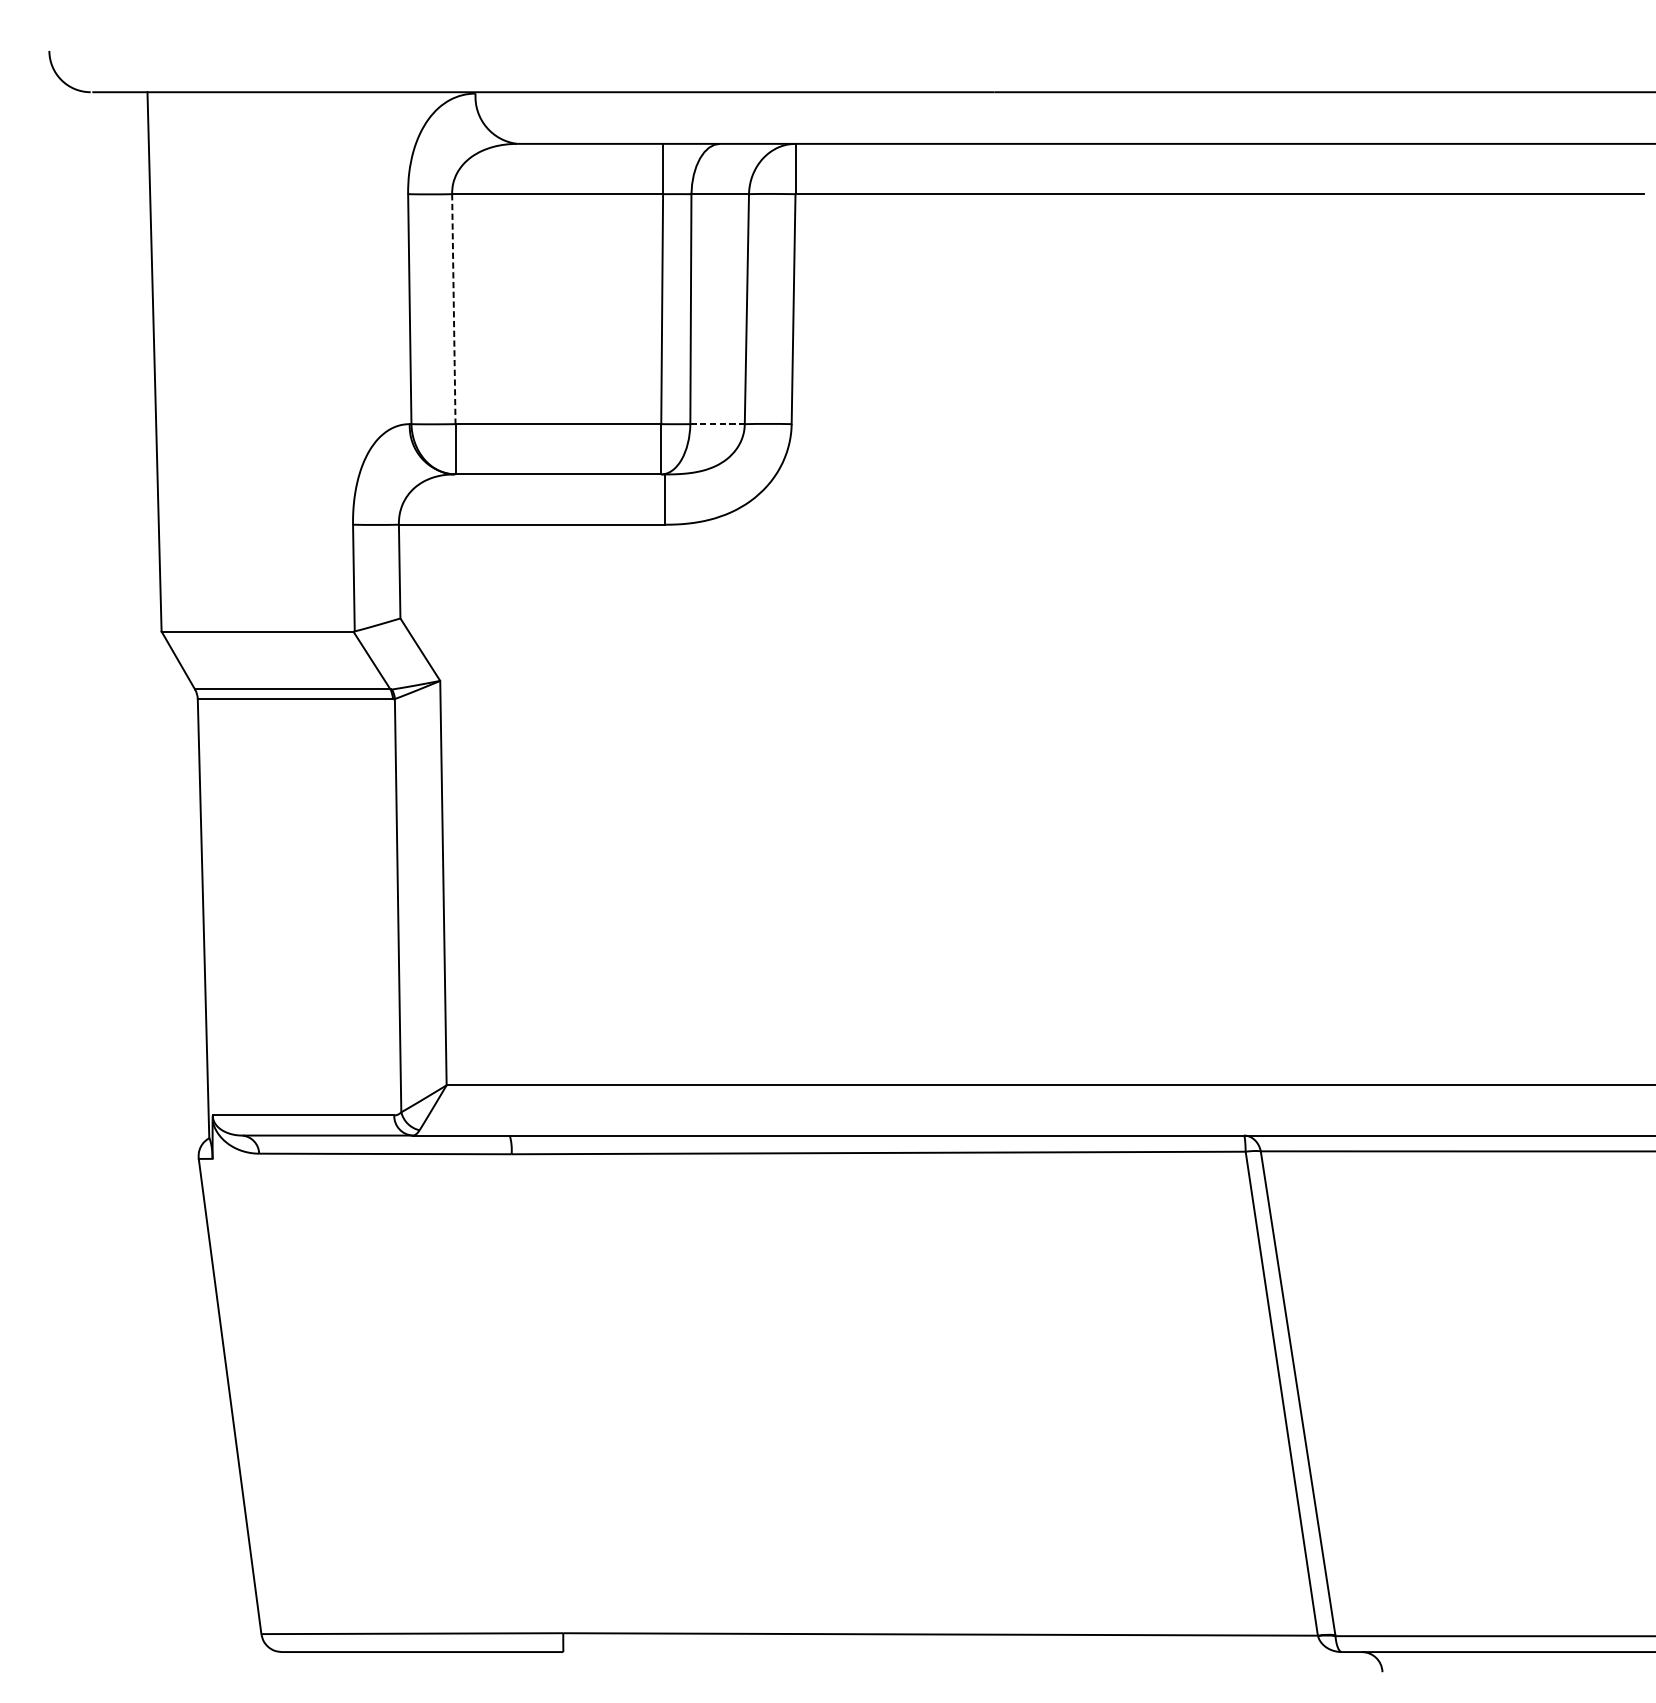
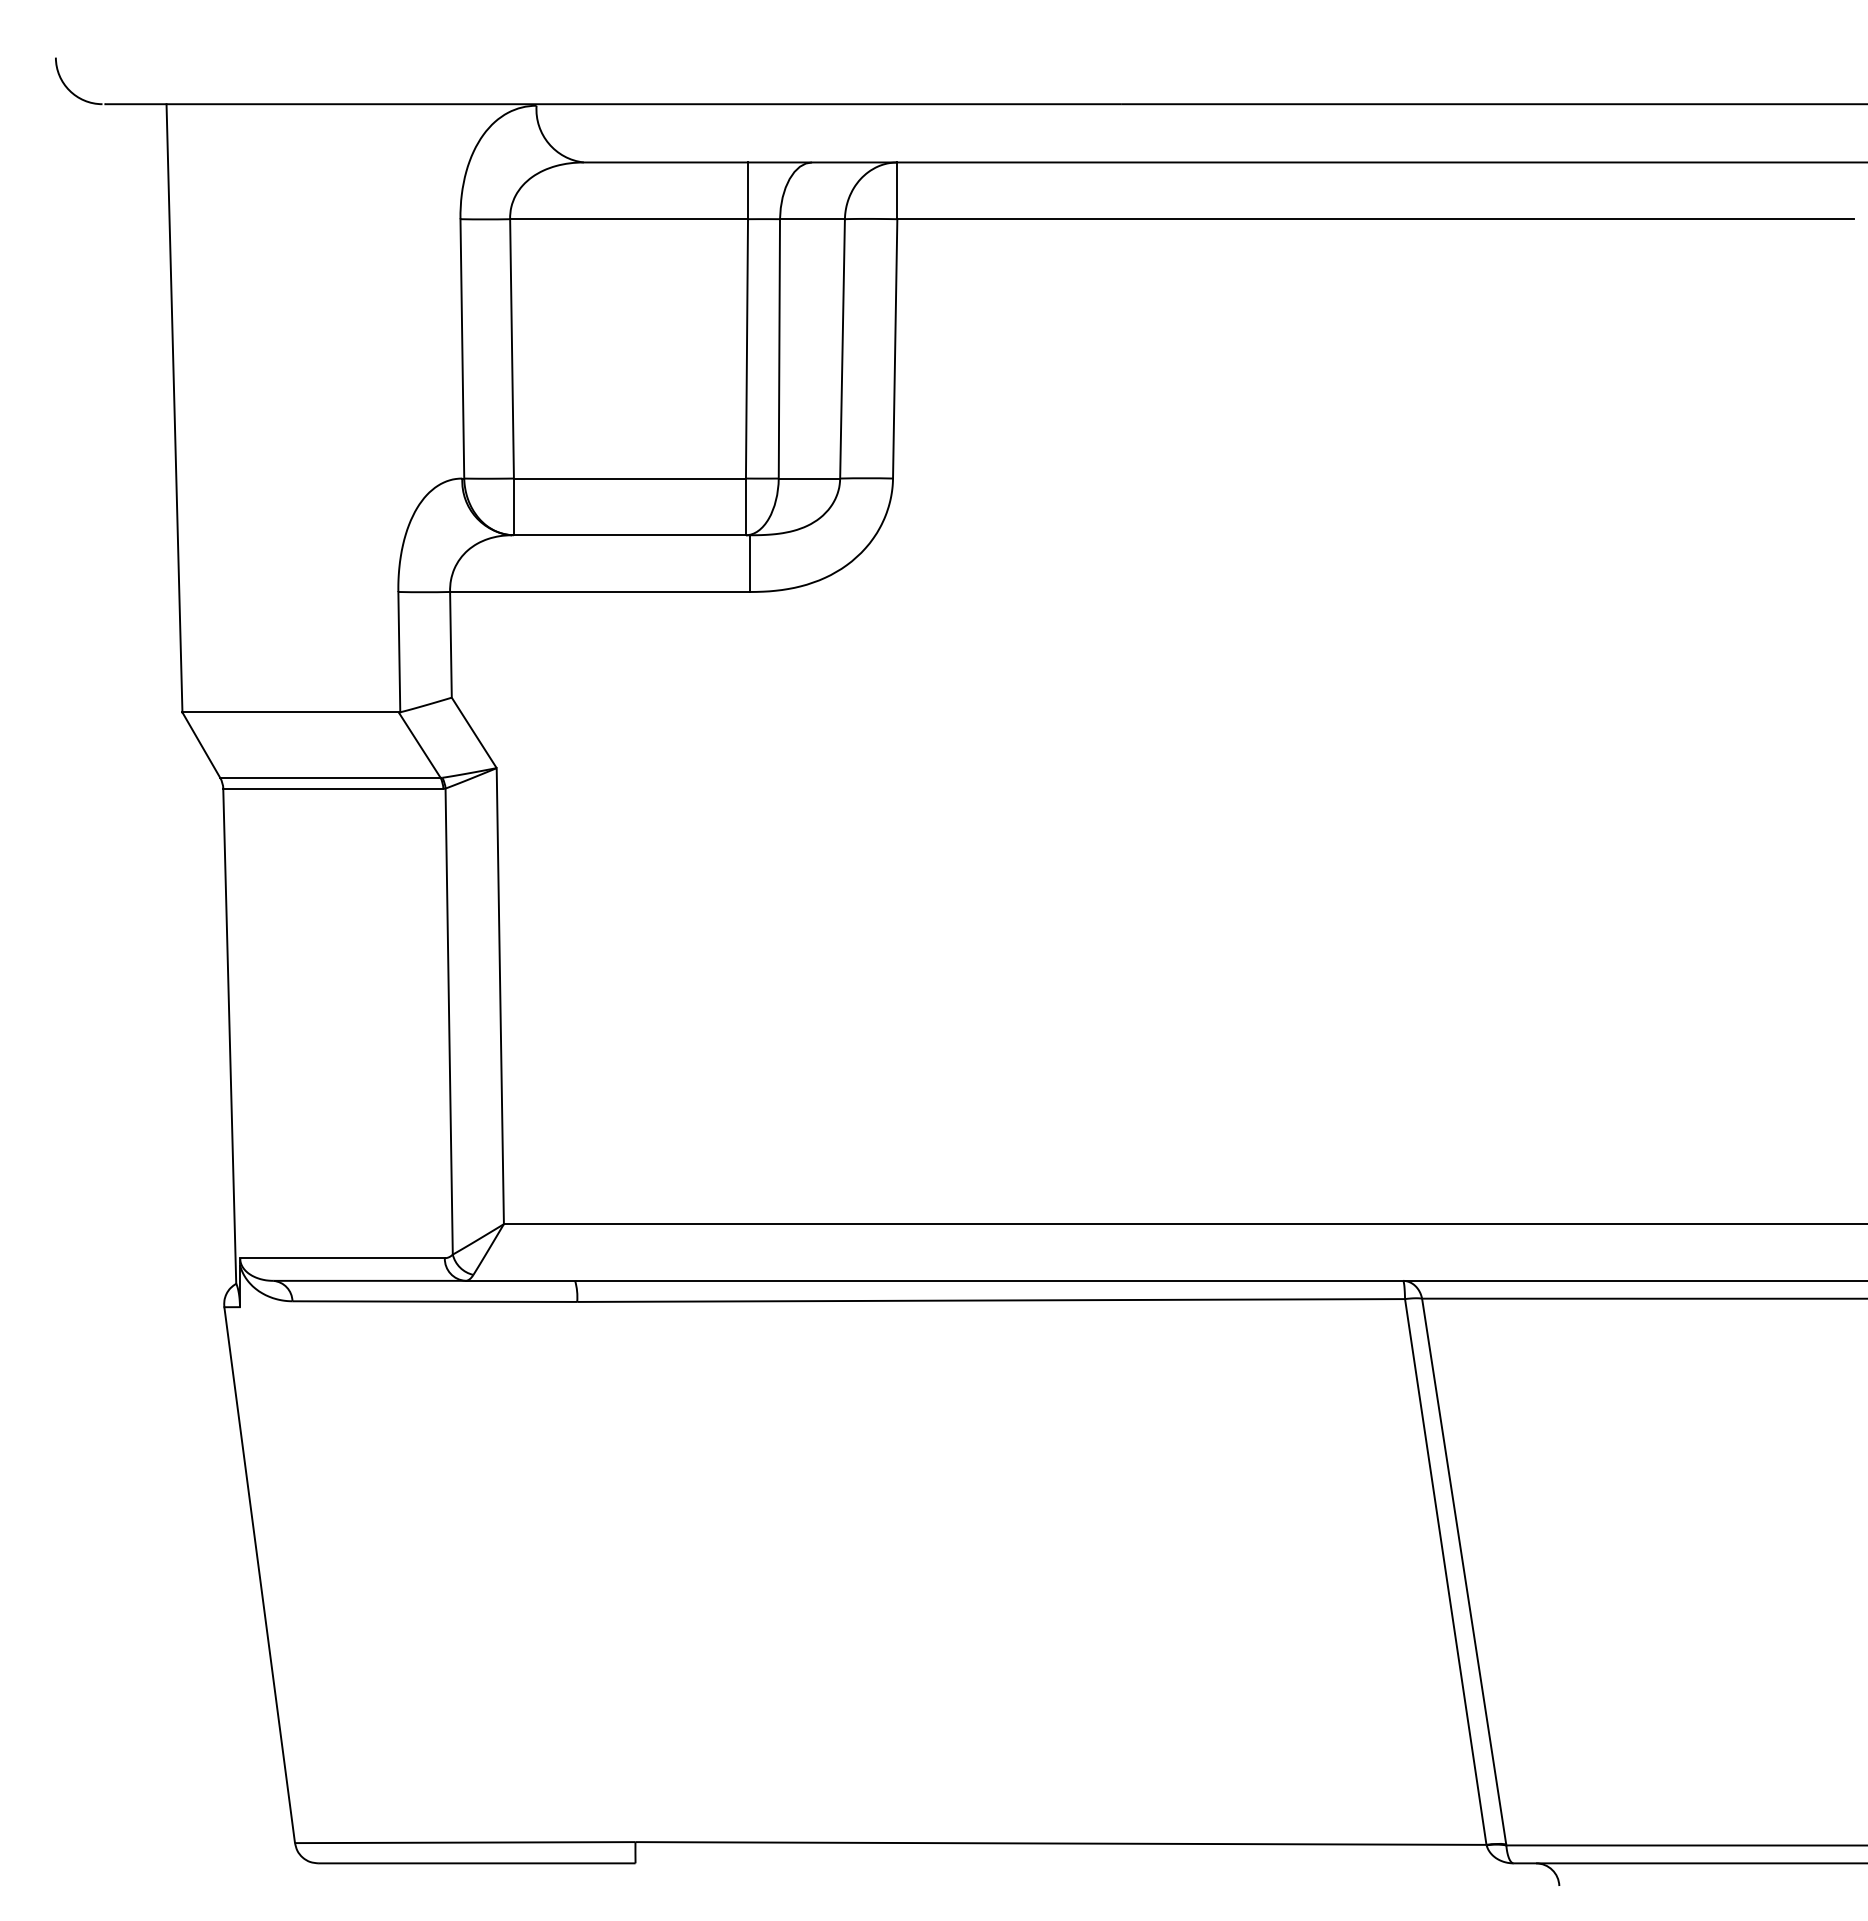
line: (454, 308) -> (512, 348), dashed -> solid
line: (717, 424) -> (809, 478), dashed -> solid

